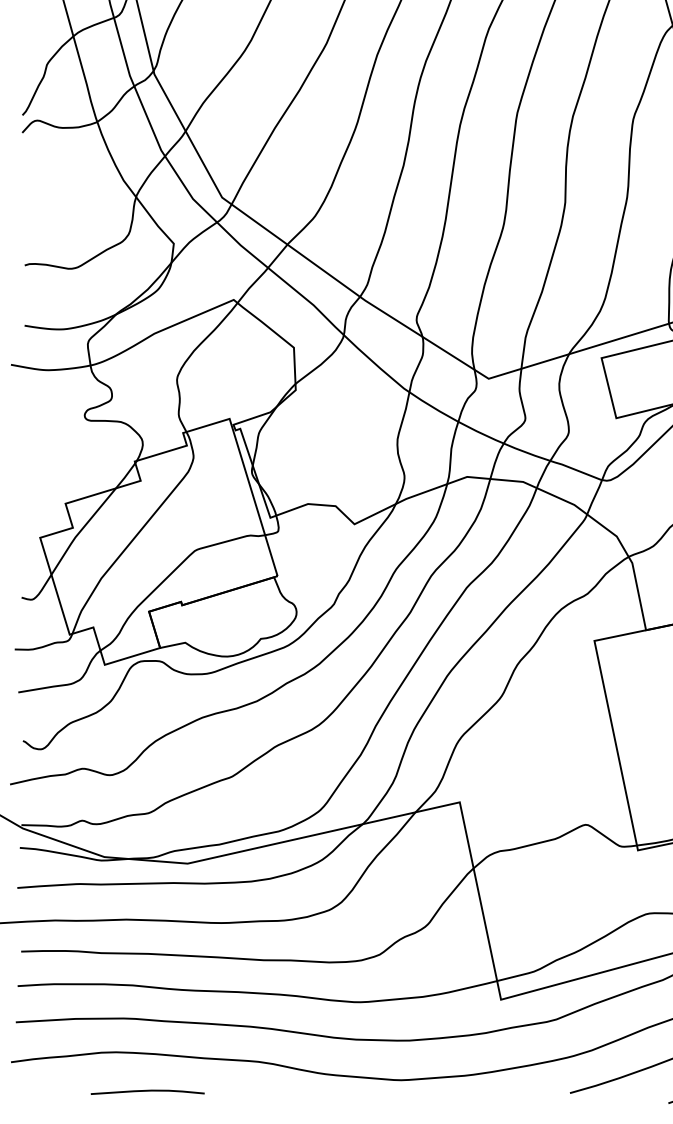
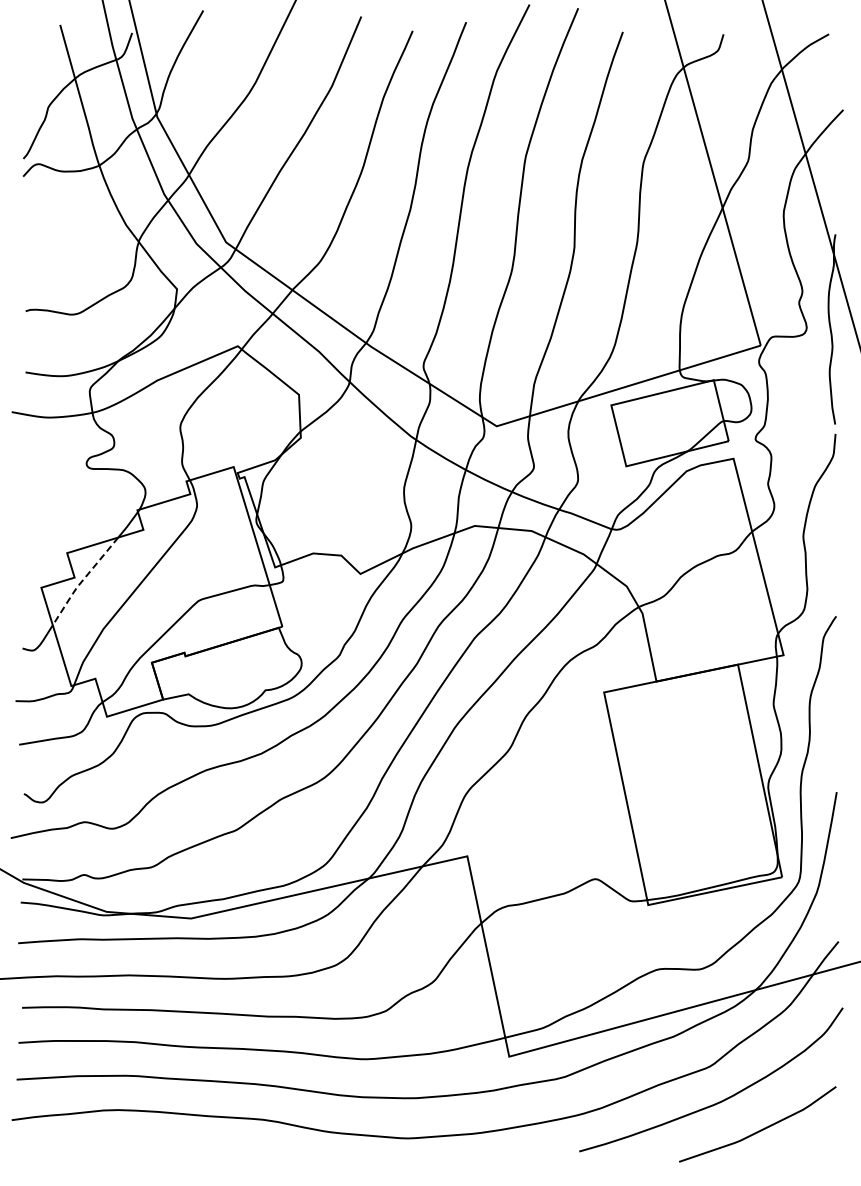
line: (80, 531) -> (82, 581), solid -> dashed
curve: (147, 1091) -> (150, 1149), removed

